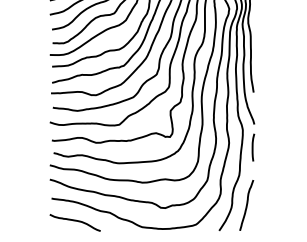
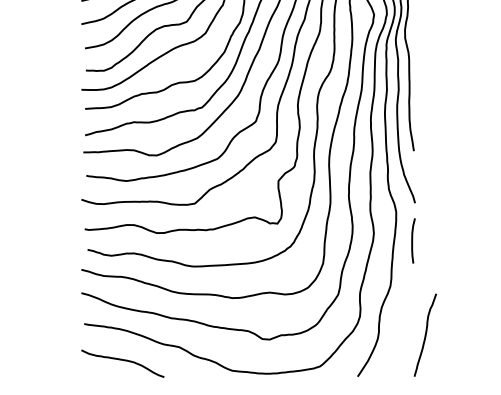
curve: (246, 205) -> (425, 335), moved

